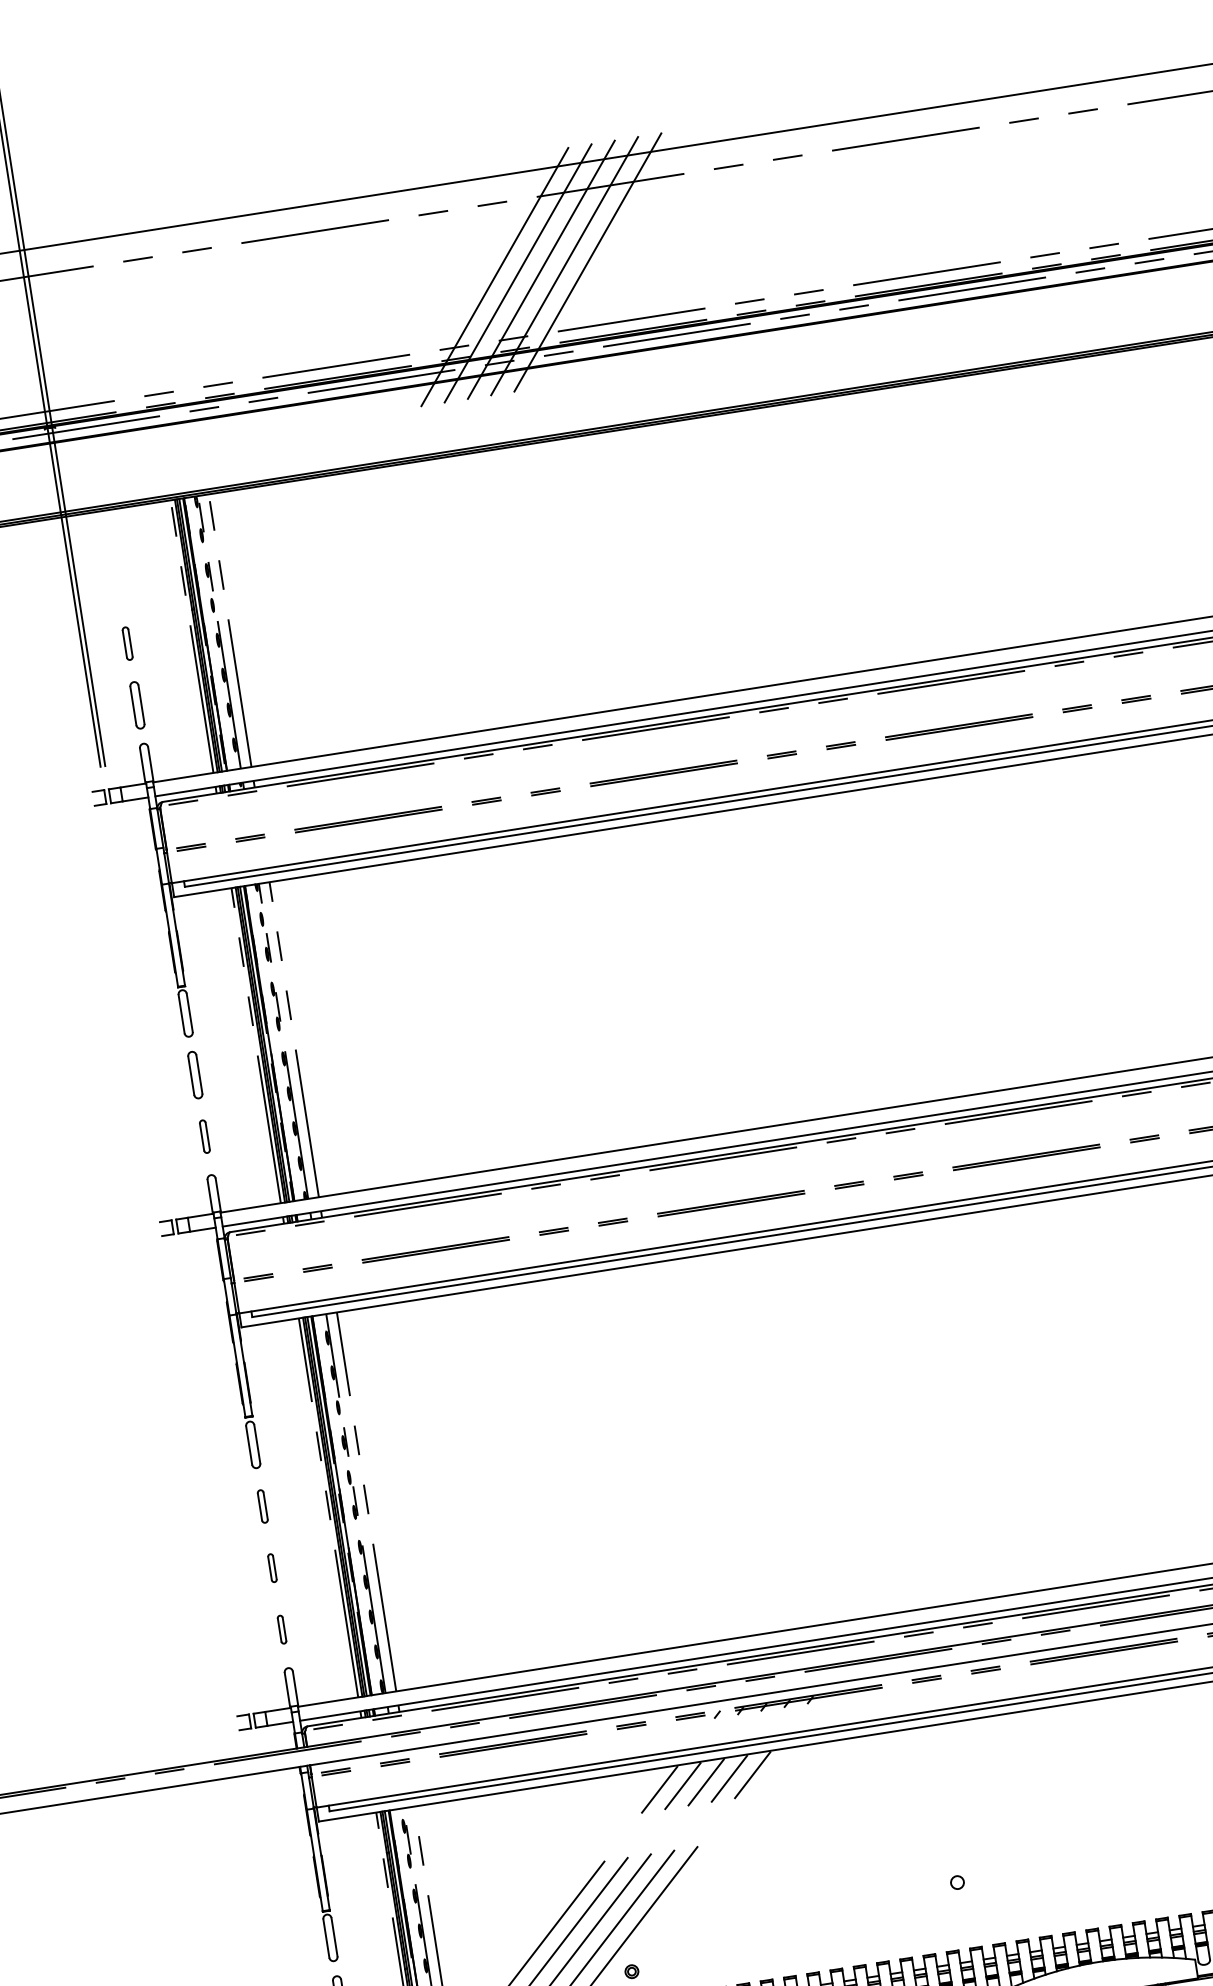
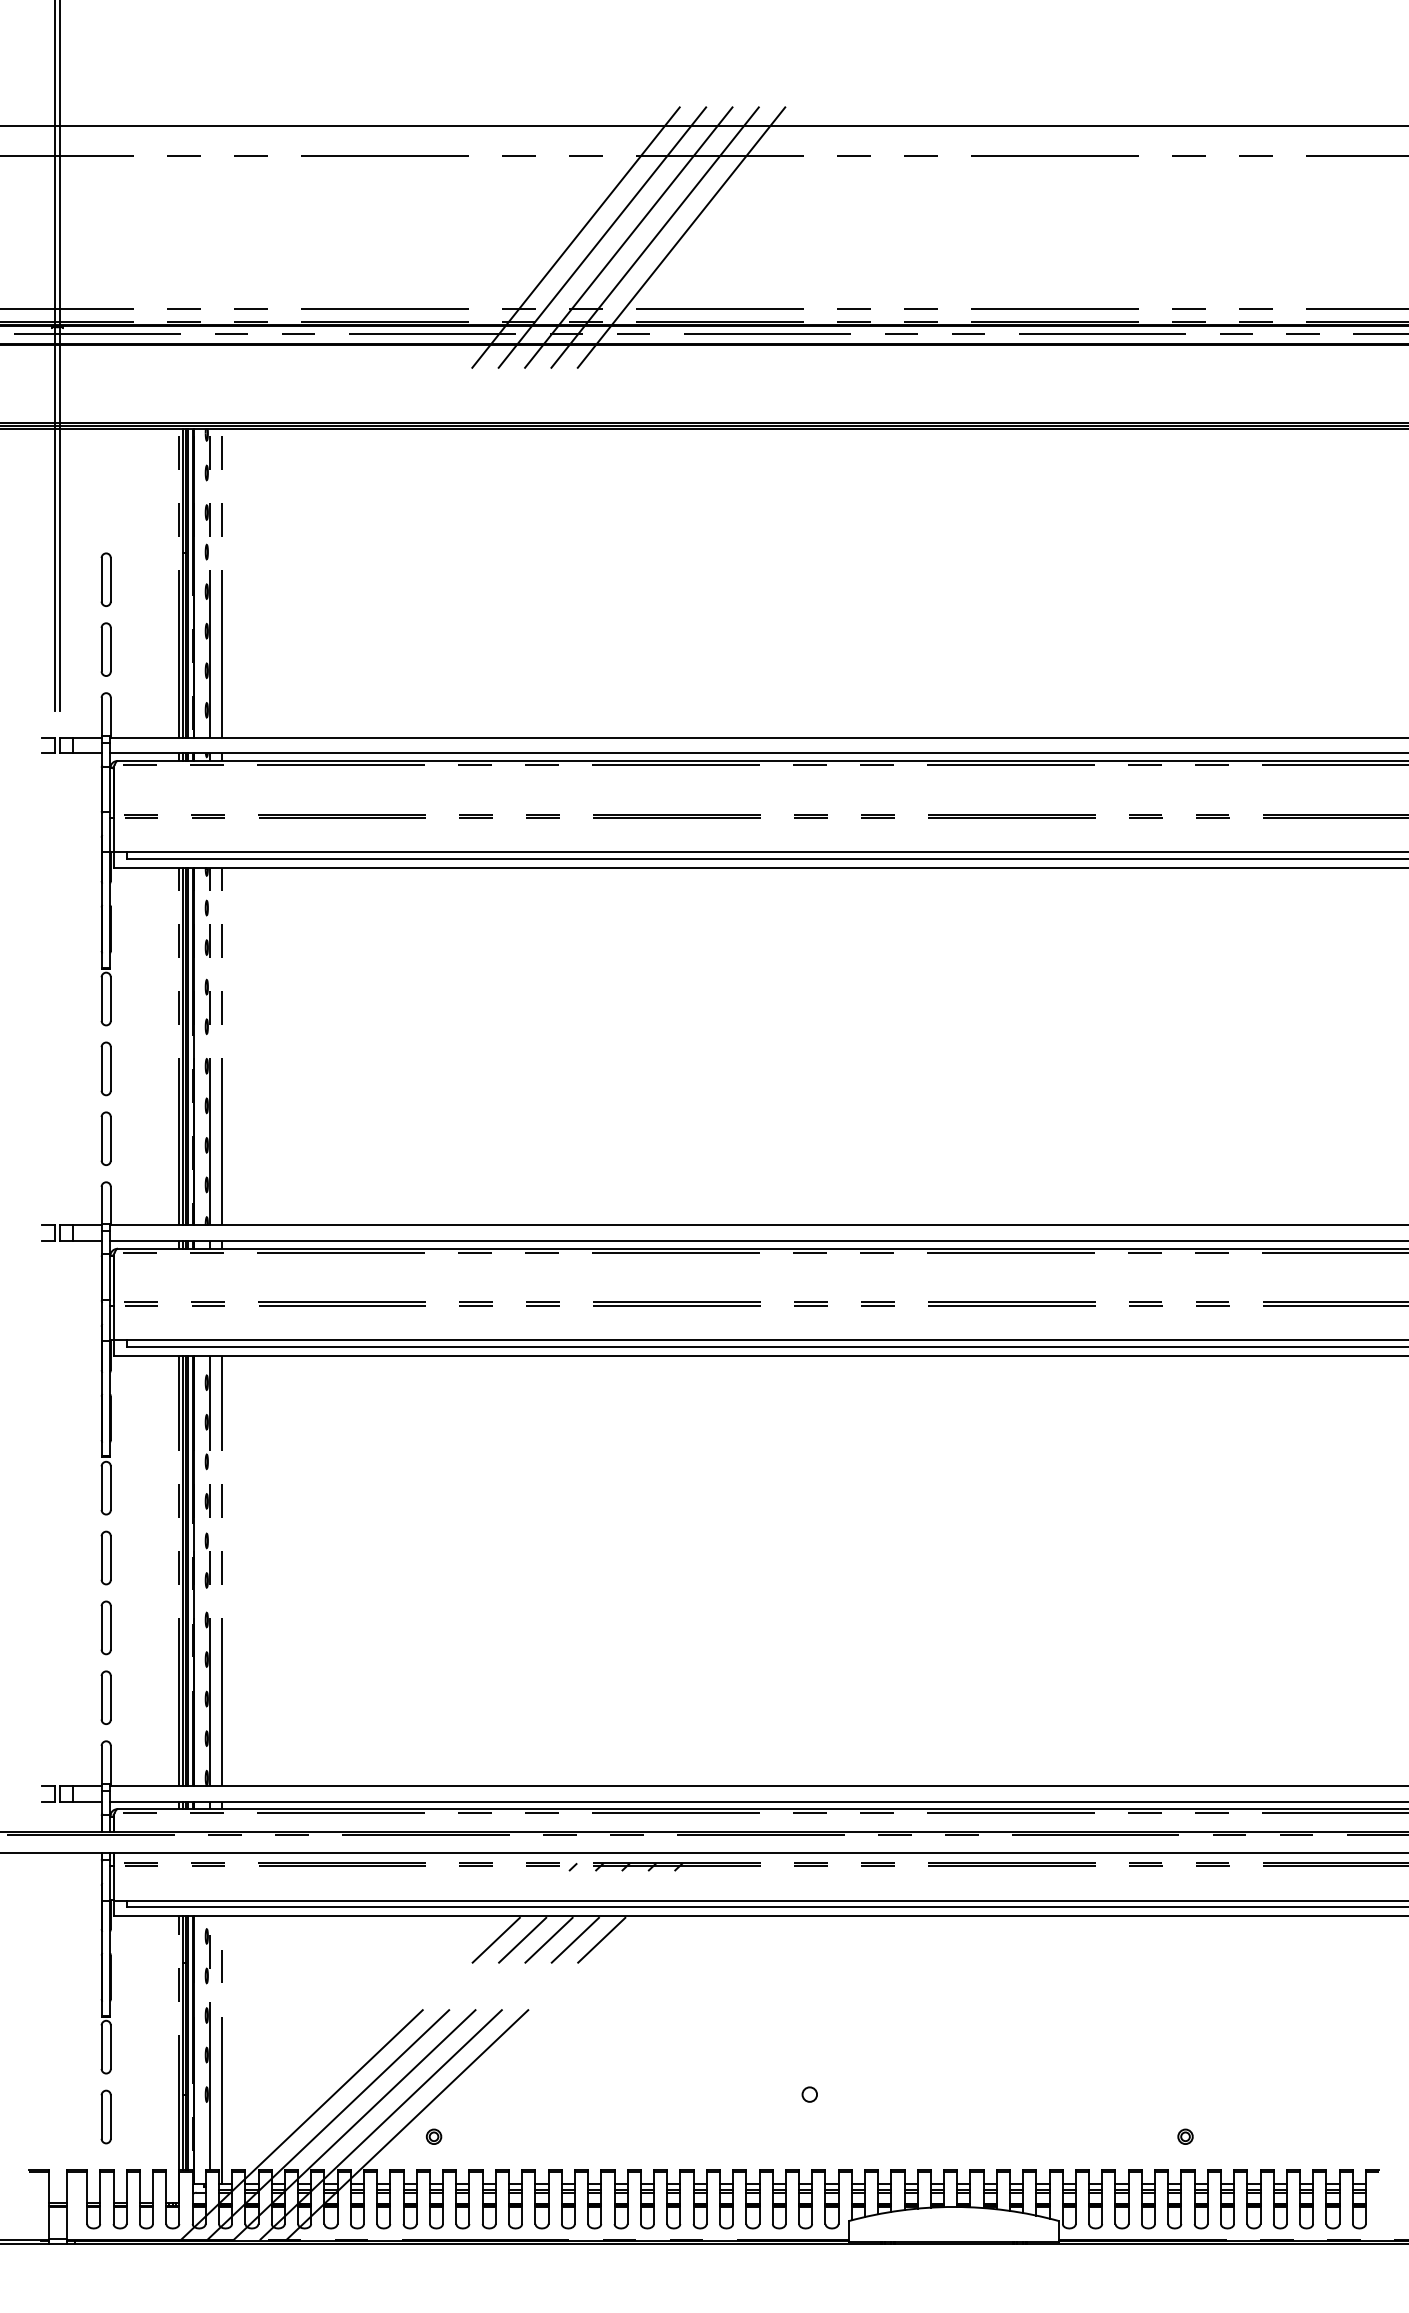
part: (127, 643) -> (105, 579), size x1.43
part: (204, 1136) -> (105, 1138), size x1.43
part: (262, 1506) -> (105, 1557), size x1.43
part: (271, 1567) -> (105, 1627), size x1.67
part: (281, 1629) -> (105, 1697), size x1.67

